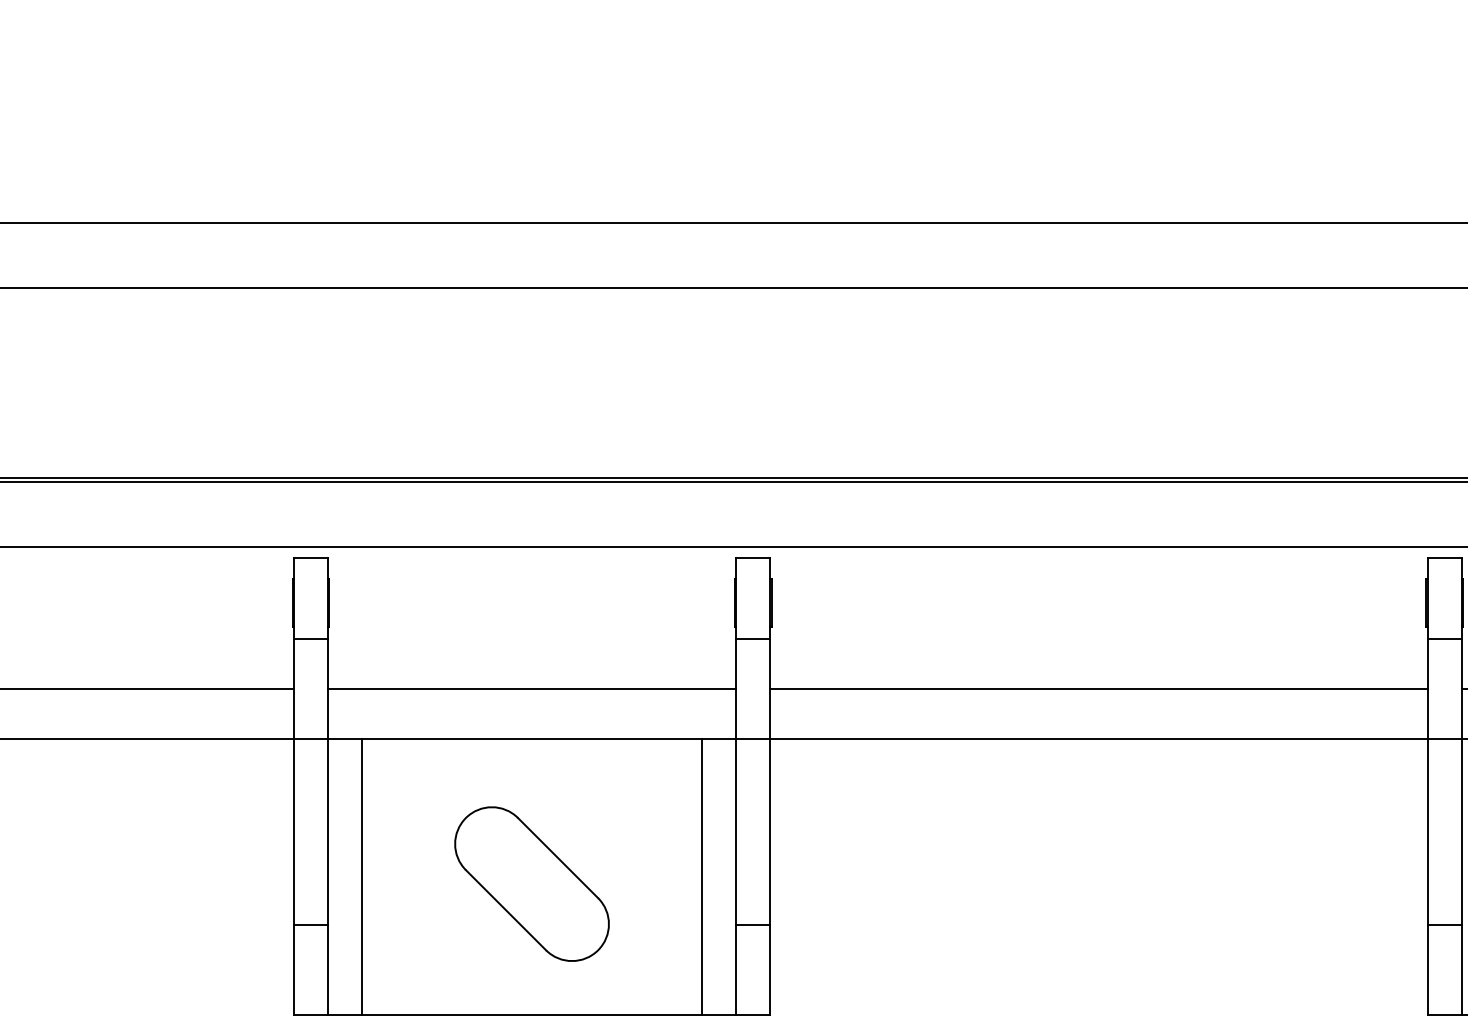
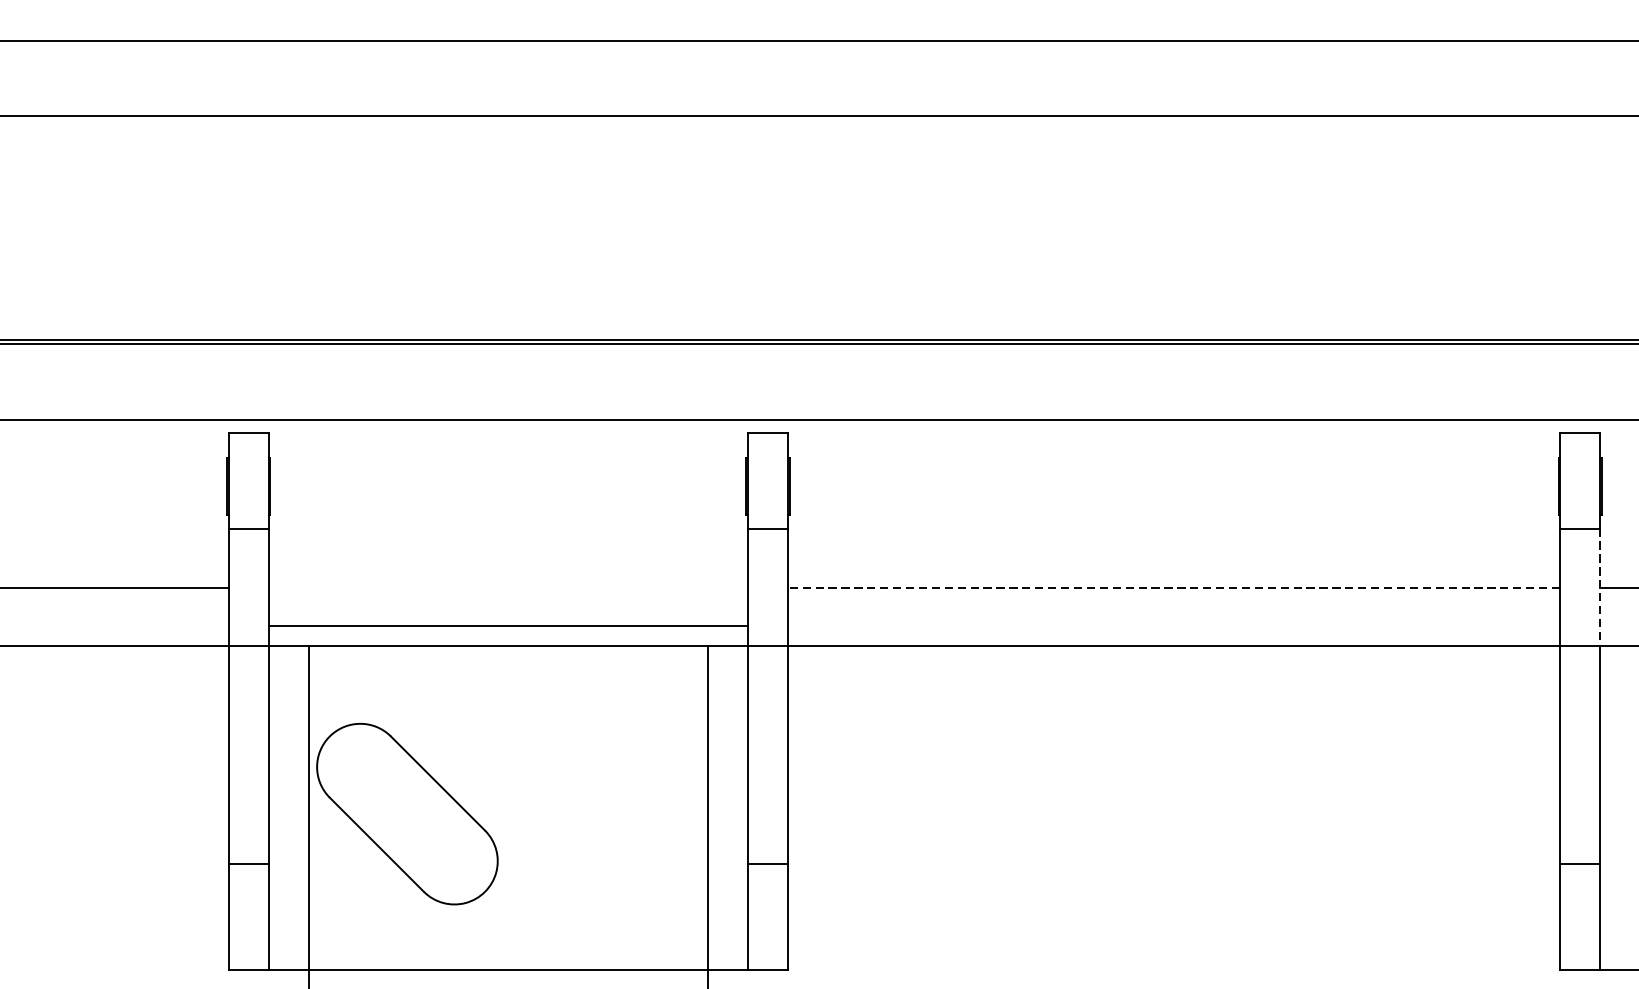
line: (532, 689) -> (508, 626), moved
line: (1098, 689) -> (1173, 587), solid -> dashed
line: (1461, 689) -> (1600, 587), solid -> dashed
part: (531, 883) -> (406, 813), moved

